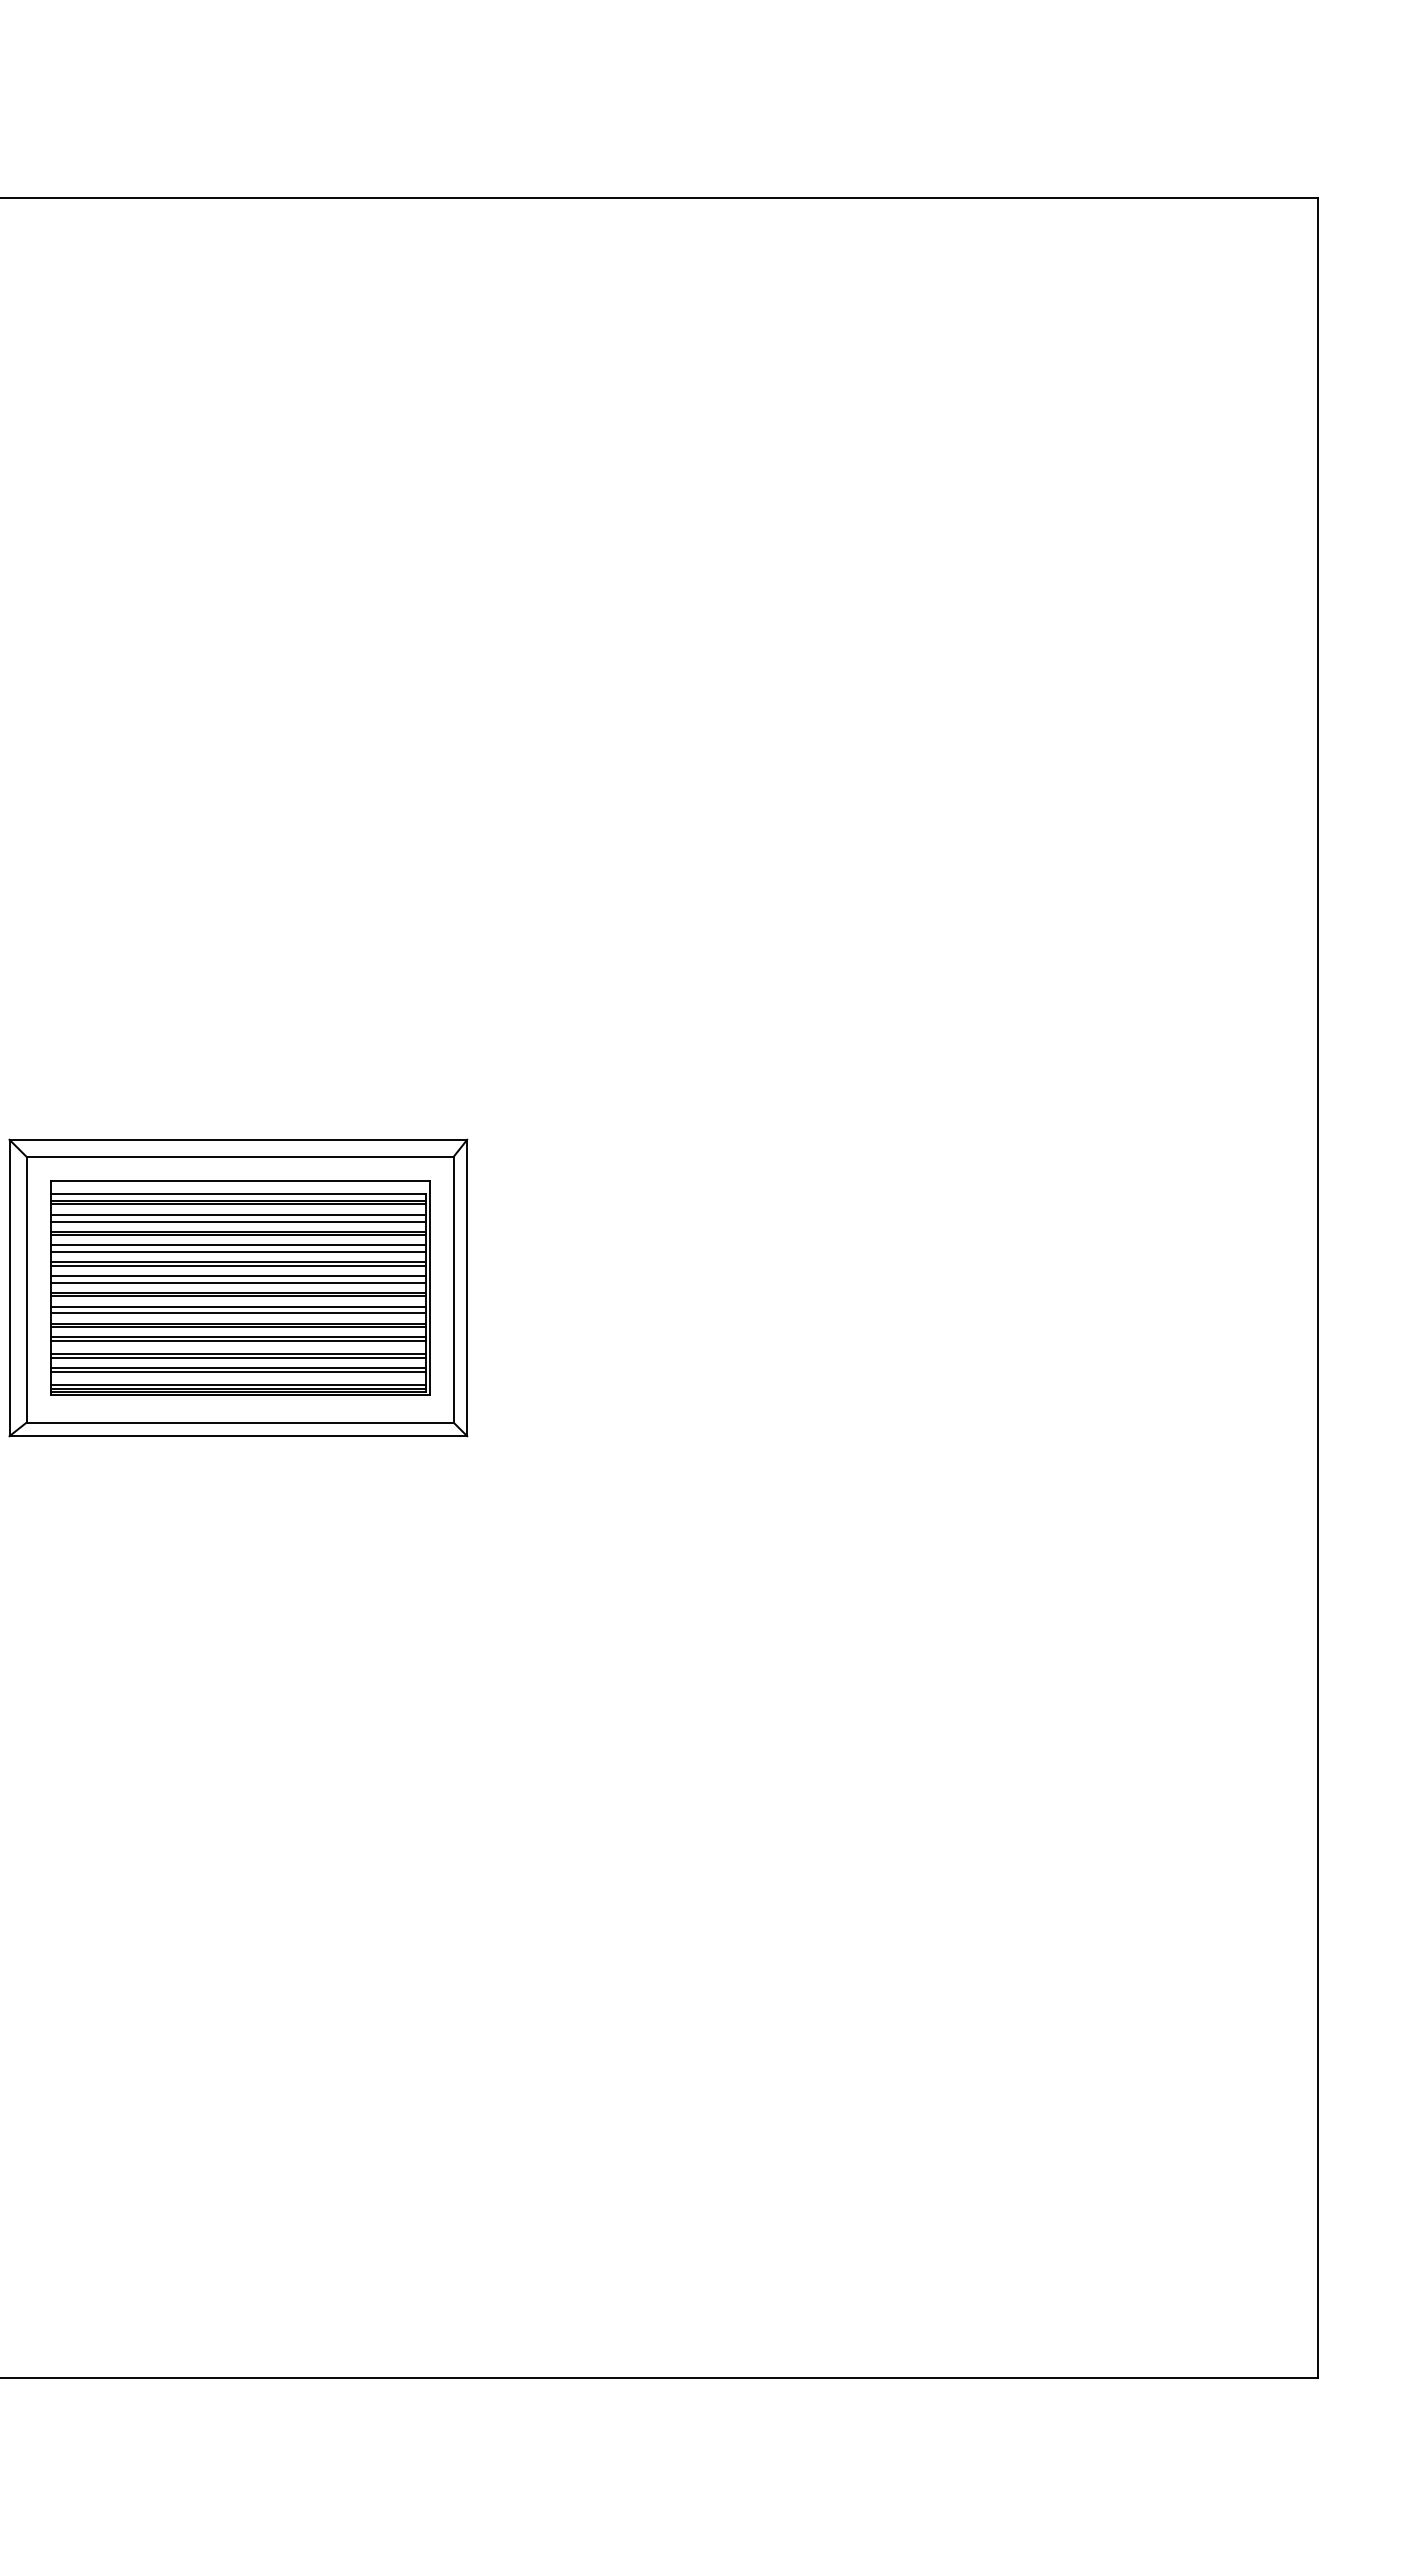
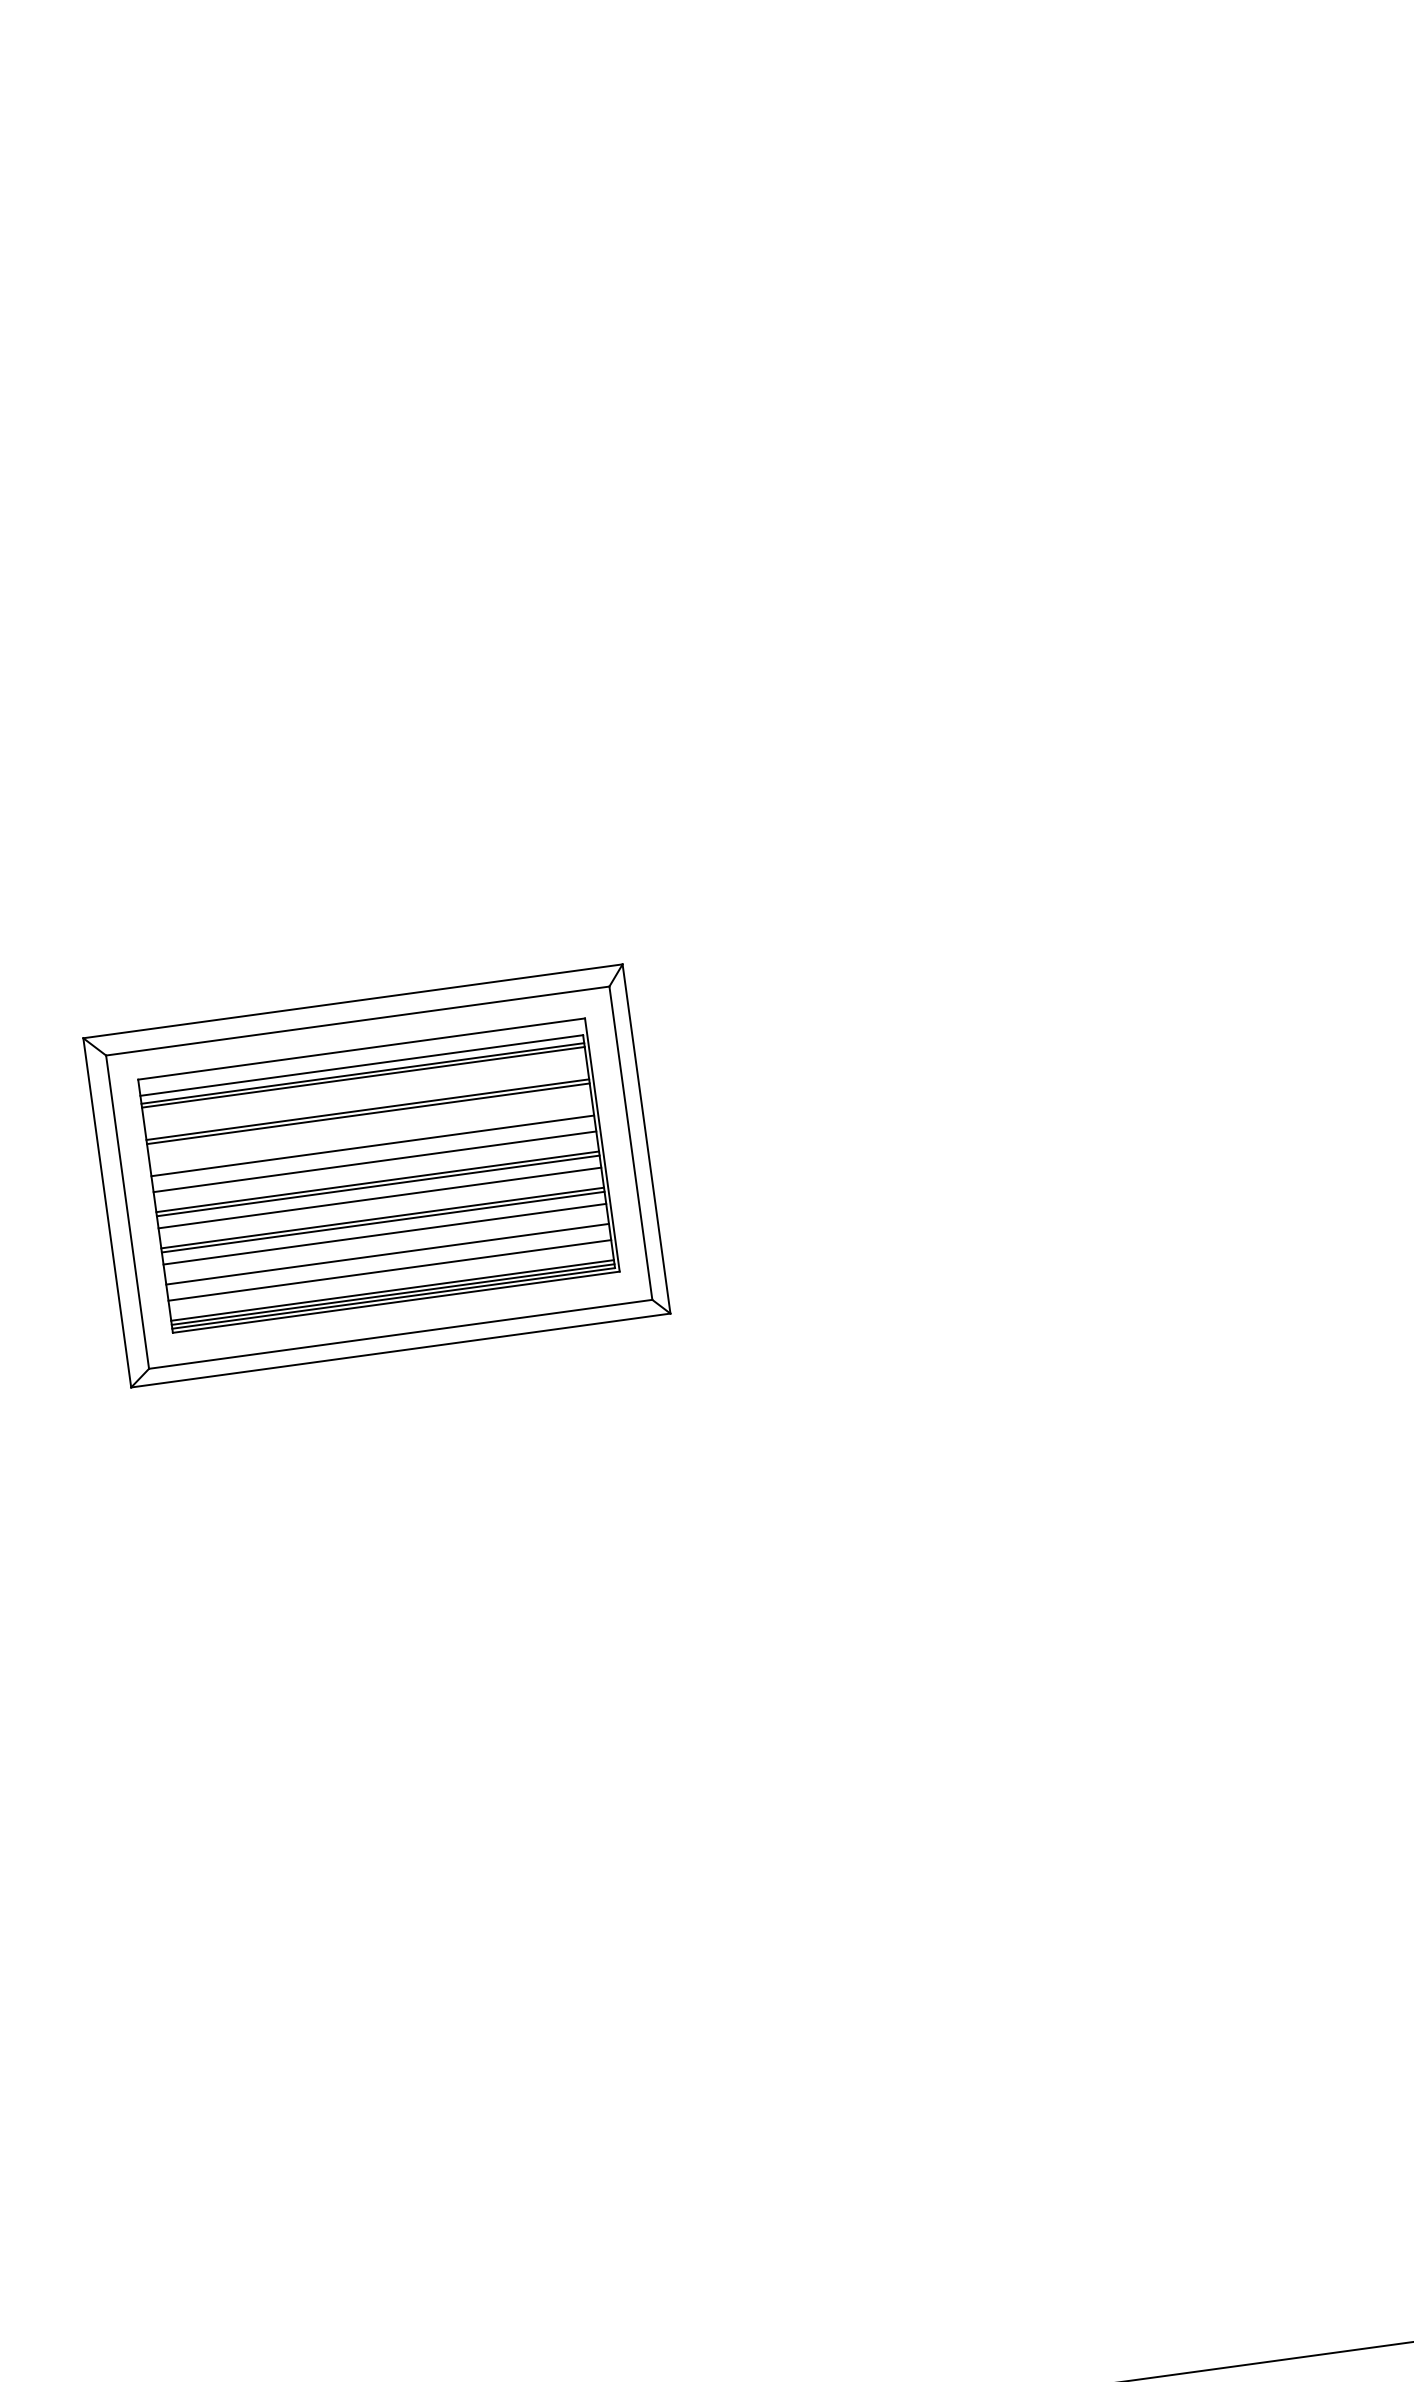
line: (238, 1214) -> (365, 1089), removed
line: (238, 1221) -> (366, 1097), removed
line: (238, 1245) -> (370, 1125), removed
line: (238, 1252) -> (371, 1134), removed
line: (238, 1265) -> (373, 1149), removed
line: (238, 1282) -> (376, 1169), removed
line: (238, 1313) -> (381, 1205), removed
line: (238, 1340) -> (385, 1237), removed
line: (238, 1357) -> (388, 1257), removed
line: (238, 1371) -> (390, 1274), removed

